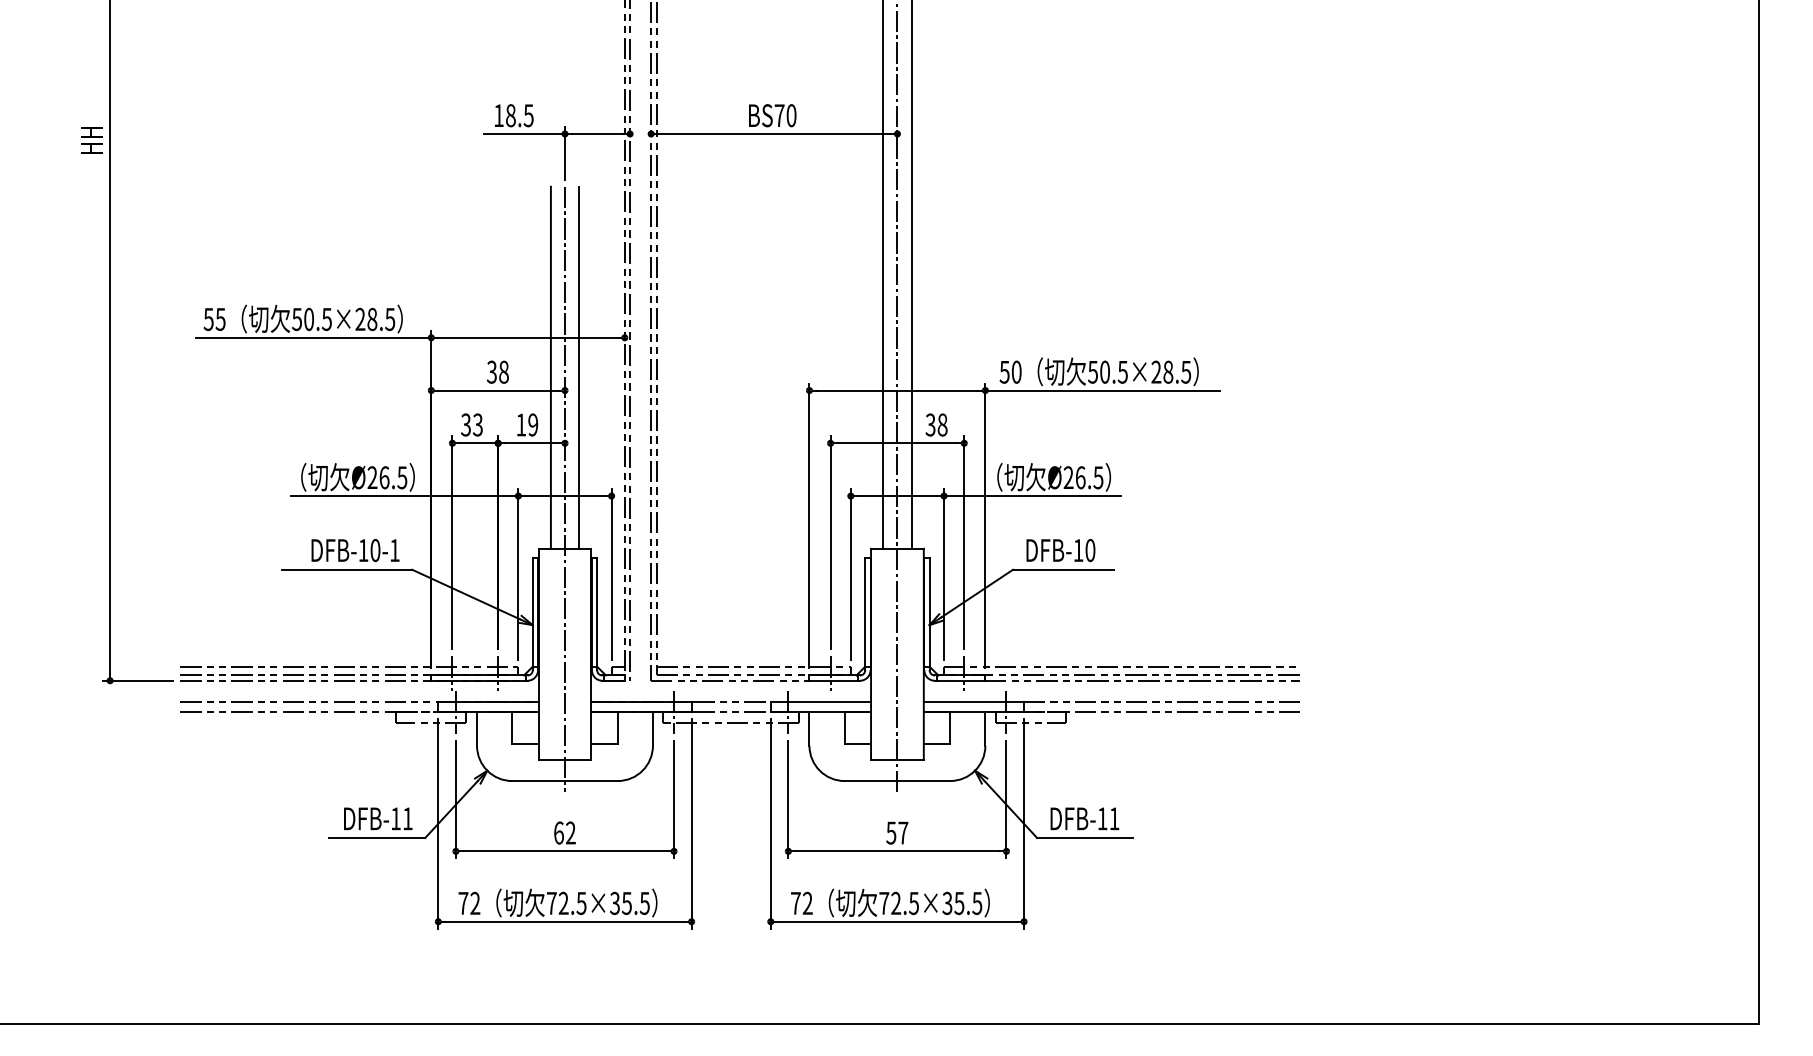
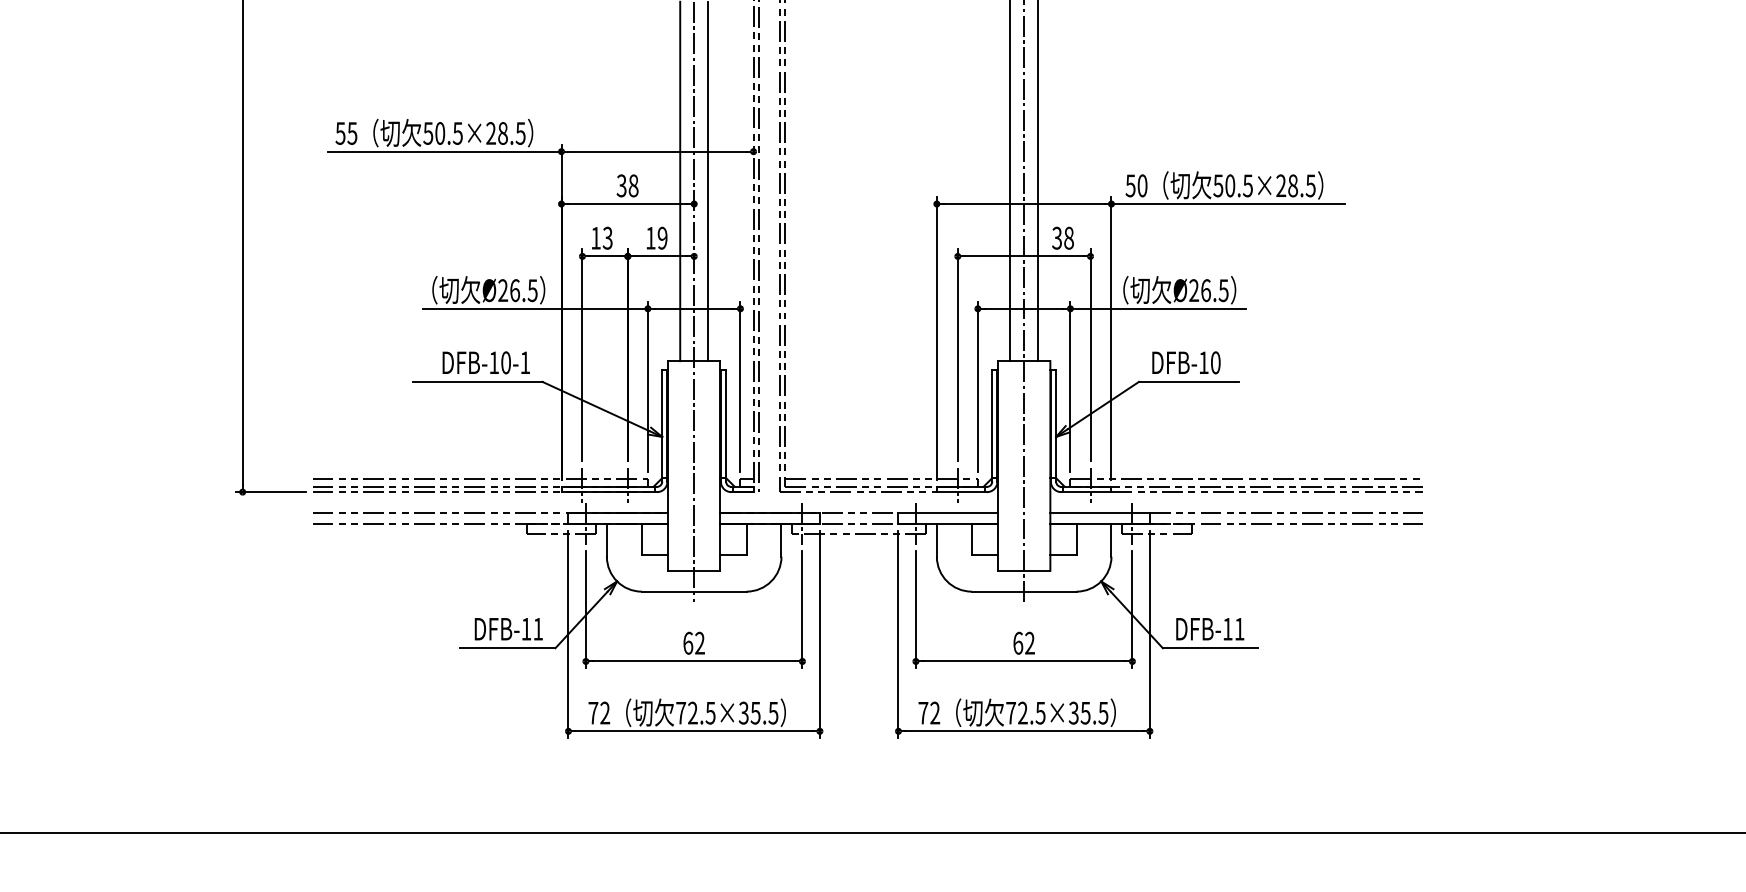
text: (465, 424) -> (595, 237), 33 -> 13
text: (897, 832) -> (1024, 642), 57 -> 62

